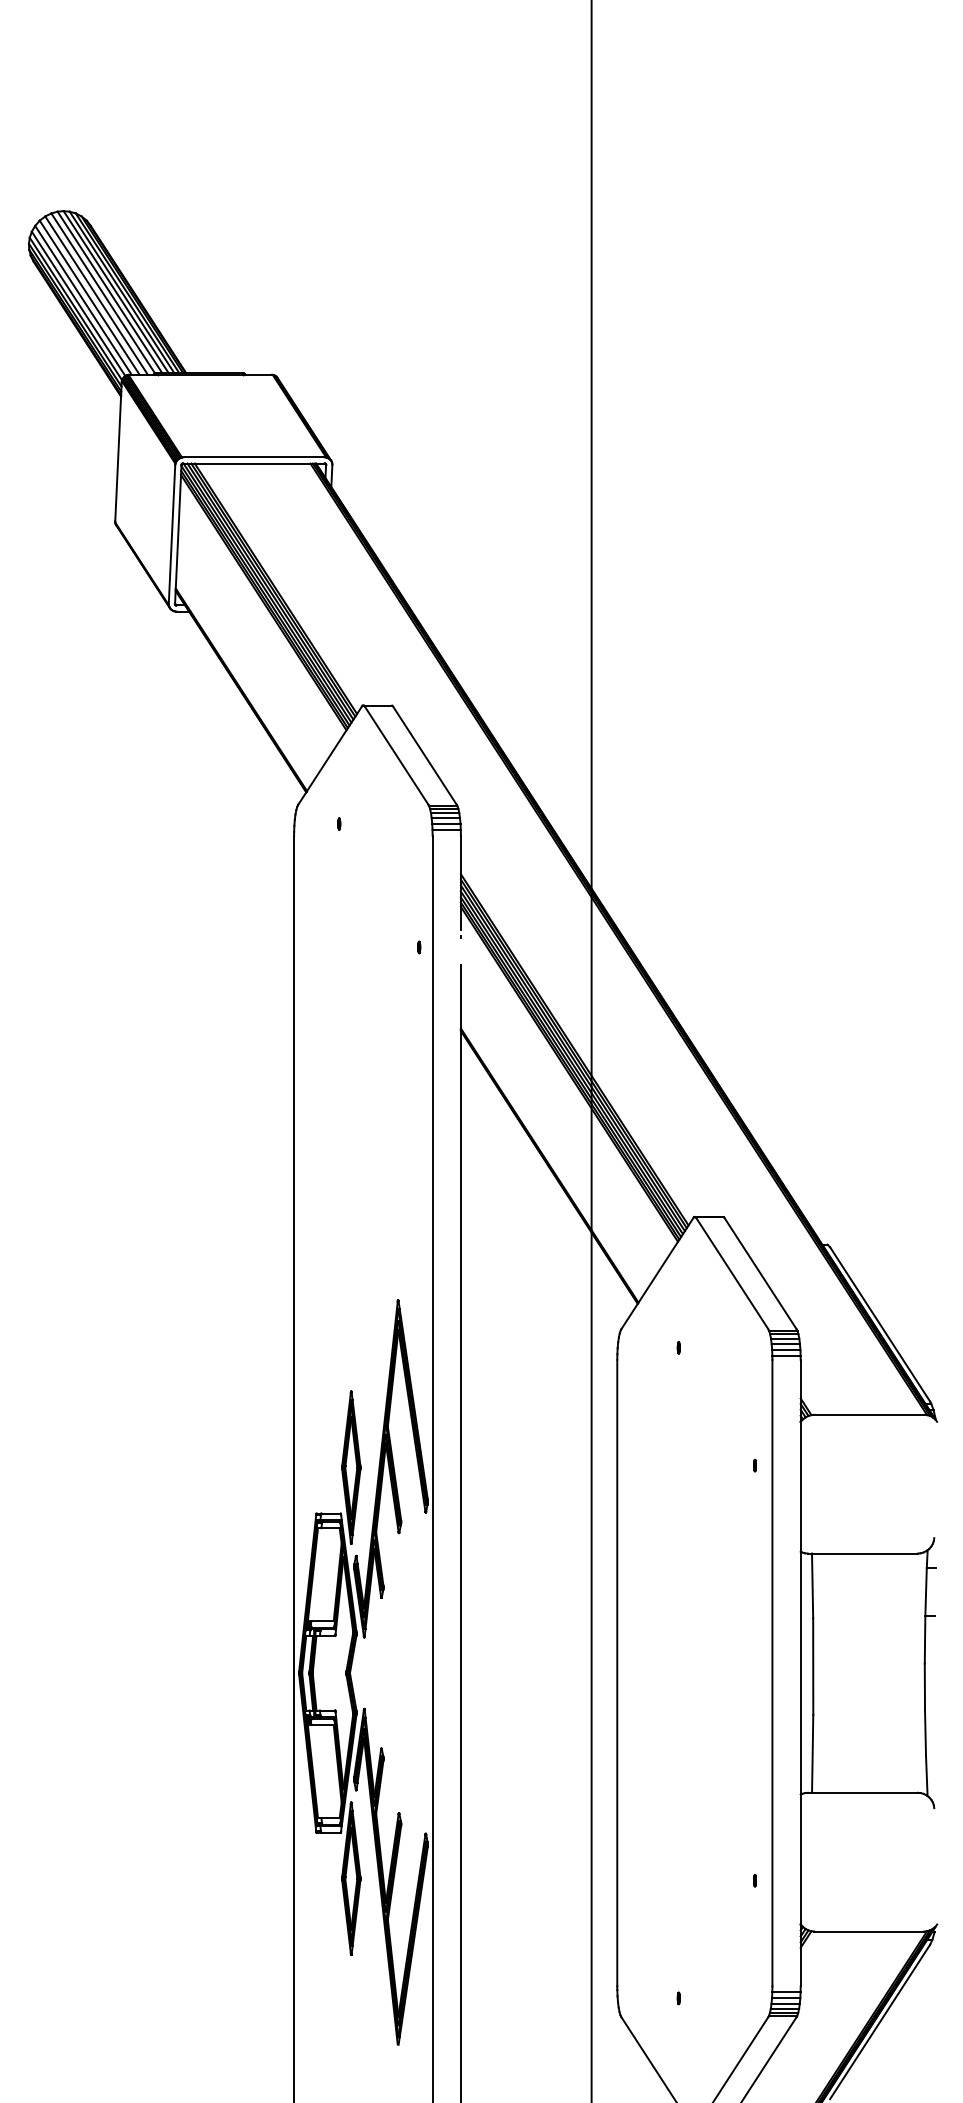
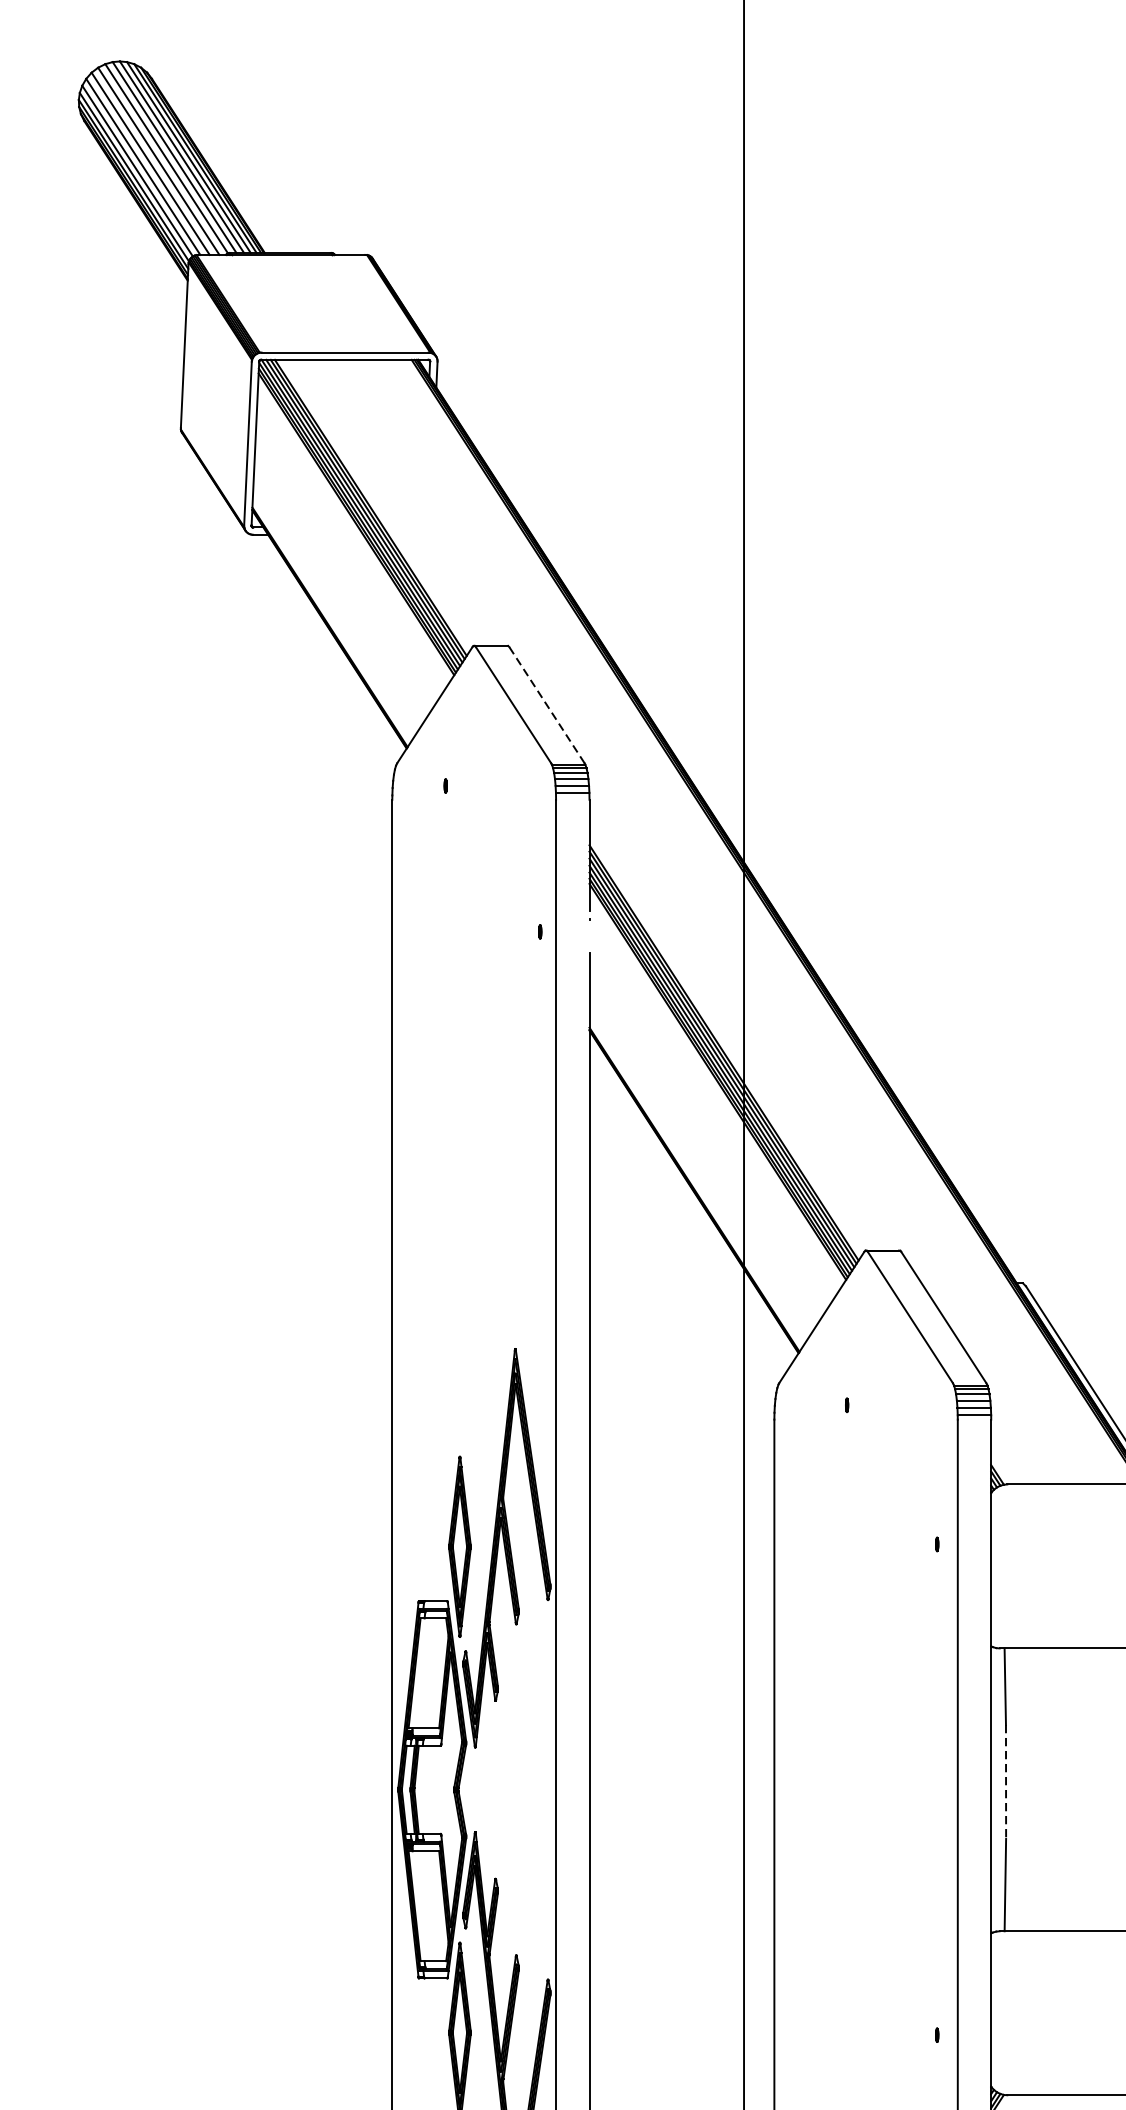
line: (424, 755) -> (546, 704), solid -> dashed
line: (813, 1667) -> (1006, 1783), solid -> dashed

